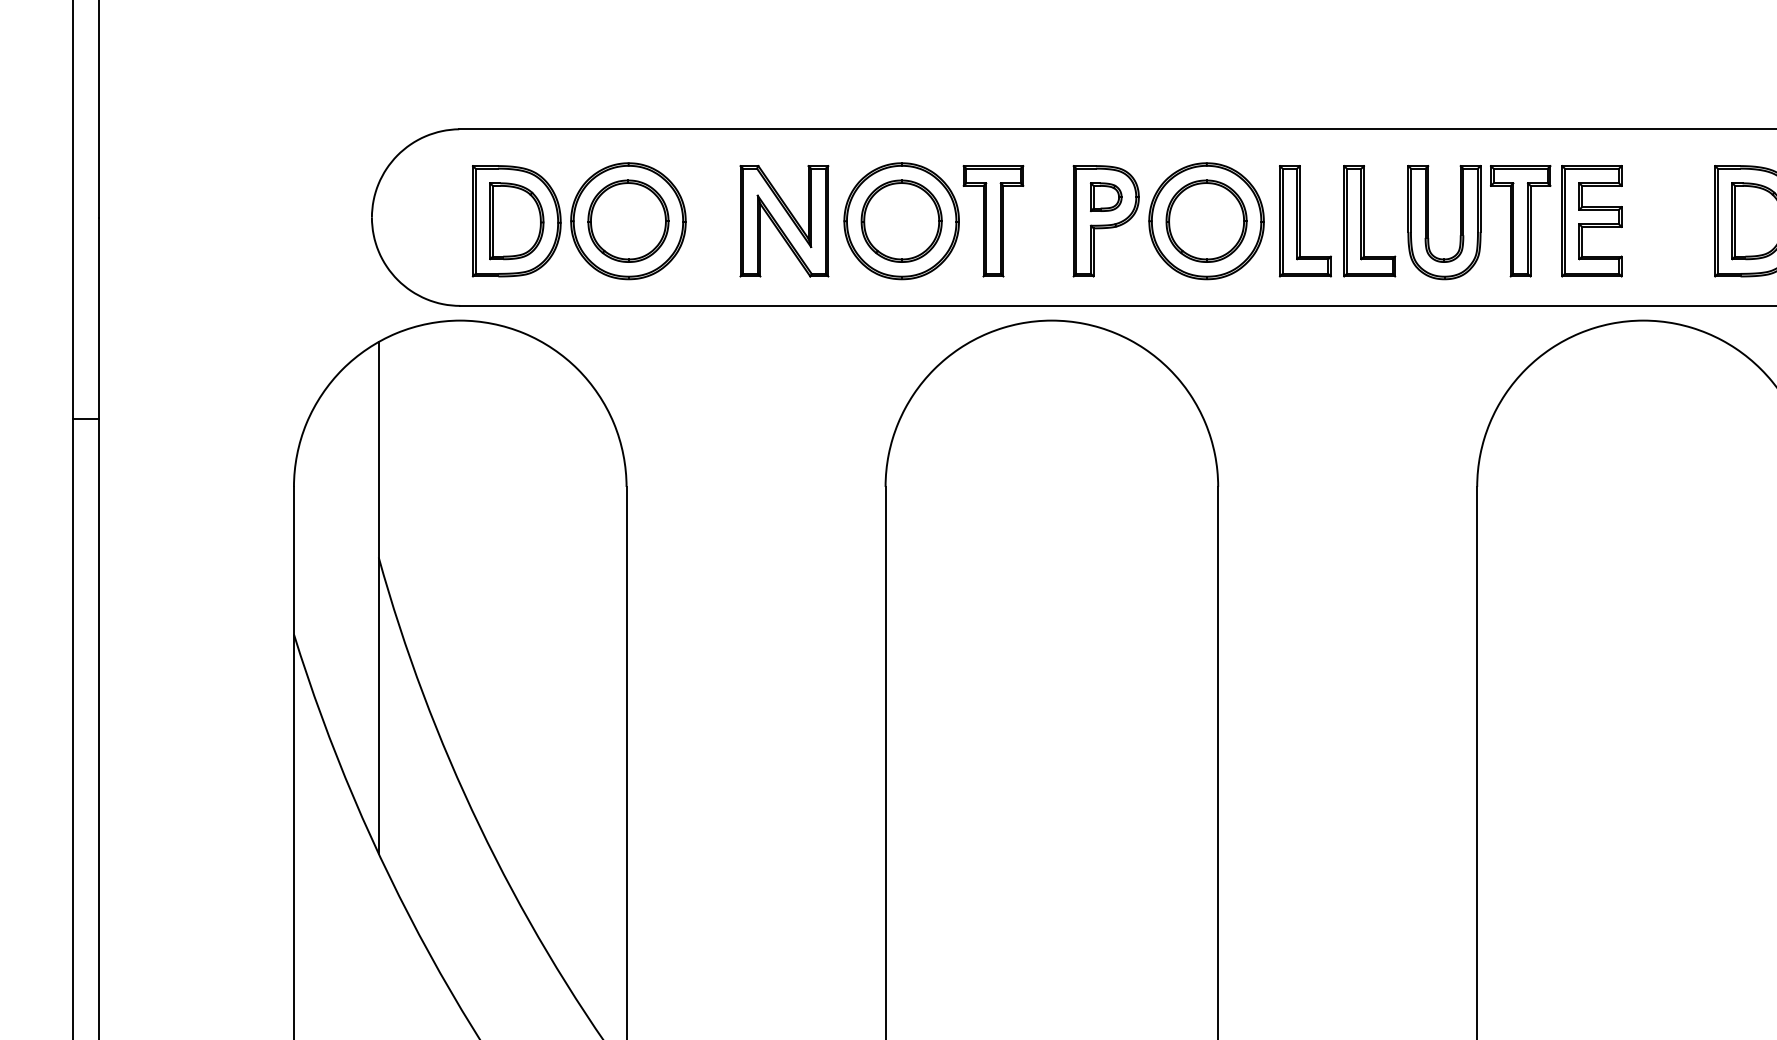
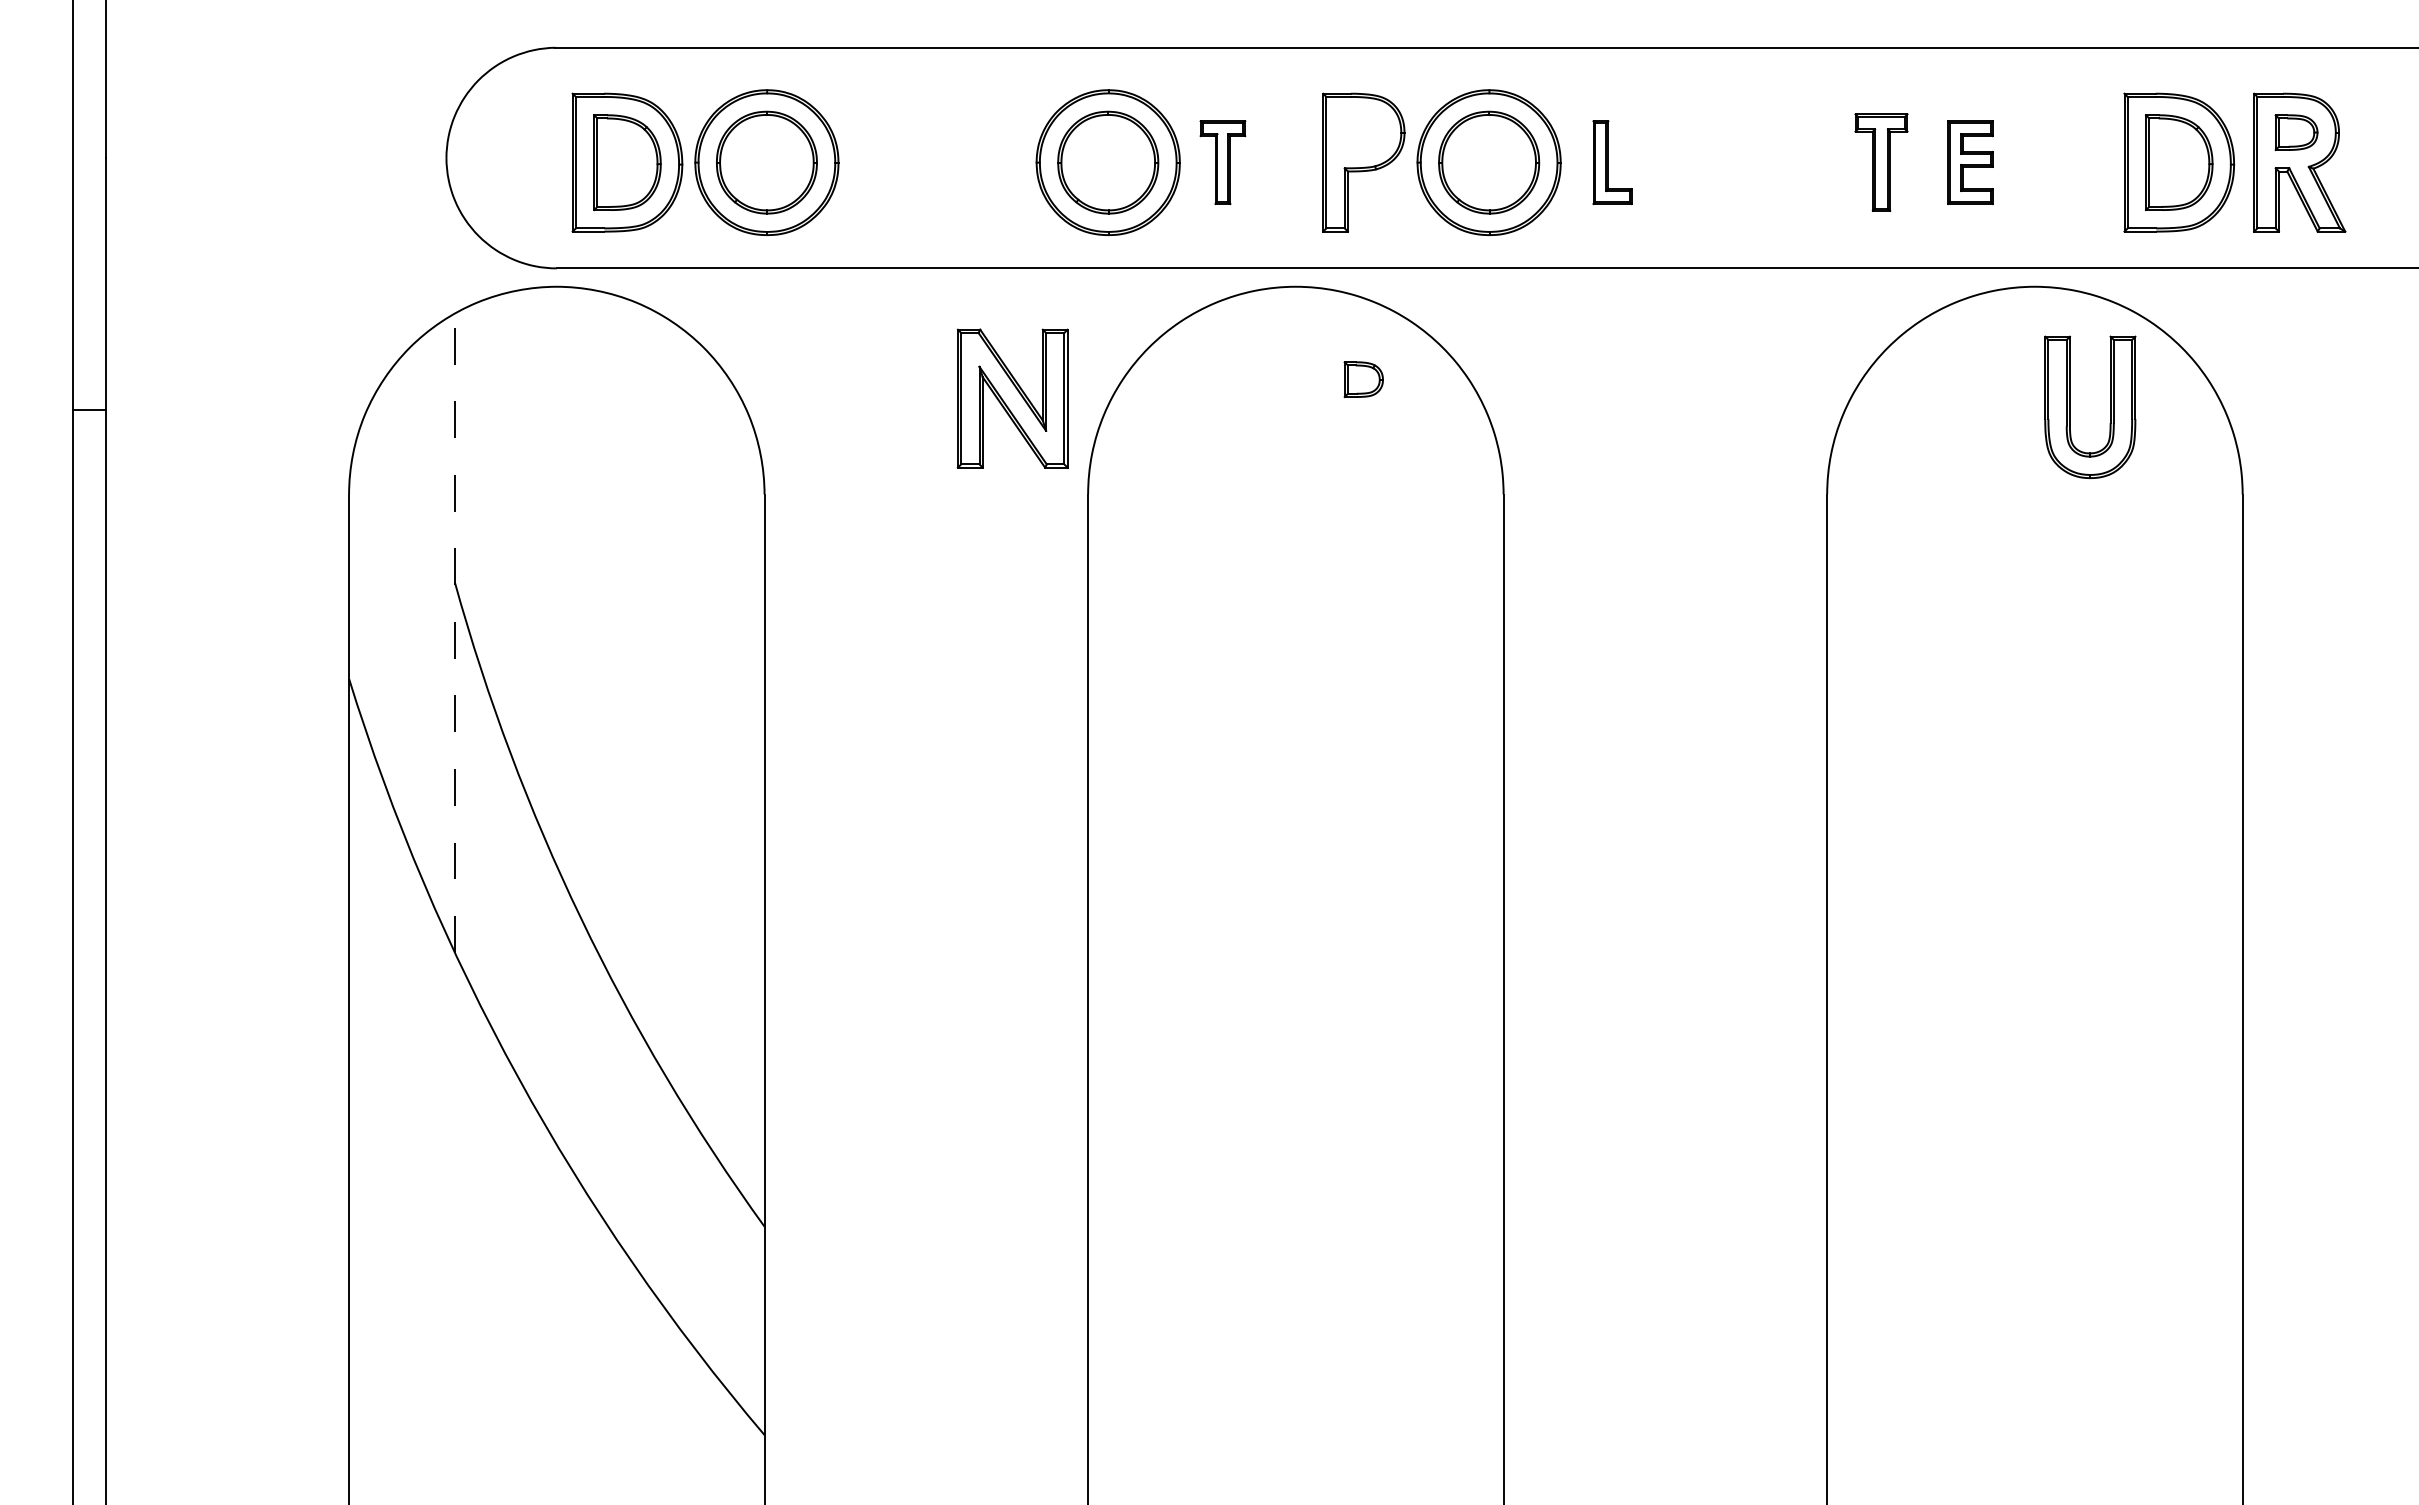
part: (1106, 197) -> (1363, 379), moved
part: (784, 221) -> (1012, 398), moved
part: (993, 221) -> (1222, 162), size x0.6
part: (1305, 221) -> (1612, 162), size x0.6
part: (1369, 221) -> (1692, 162), removed
part: (1428, 221) -> (2070, 406), moved
part: (1520, 221) -> (1881, 162), size x0.7
part: (1591, 221) -> (1970, 162), size x0.6
line: (378, 598) -> (454, 633), solid -> dashed

